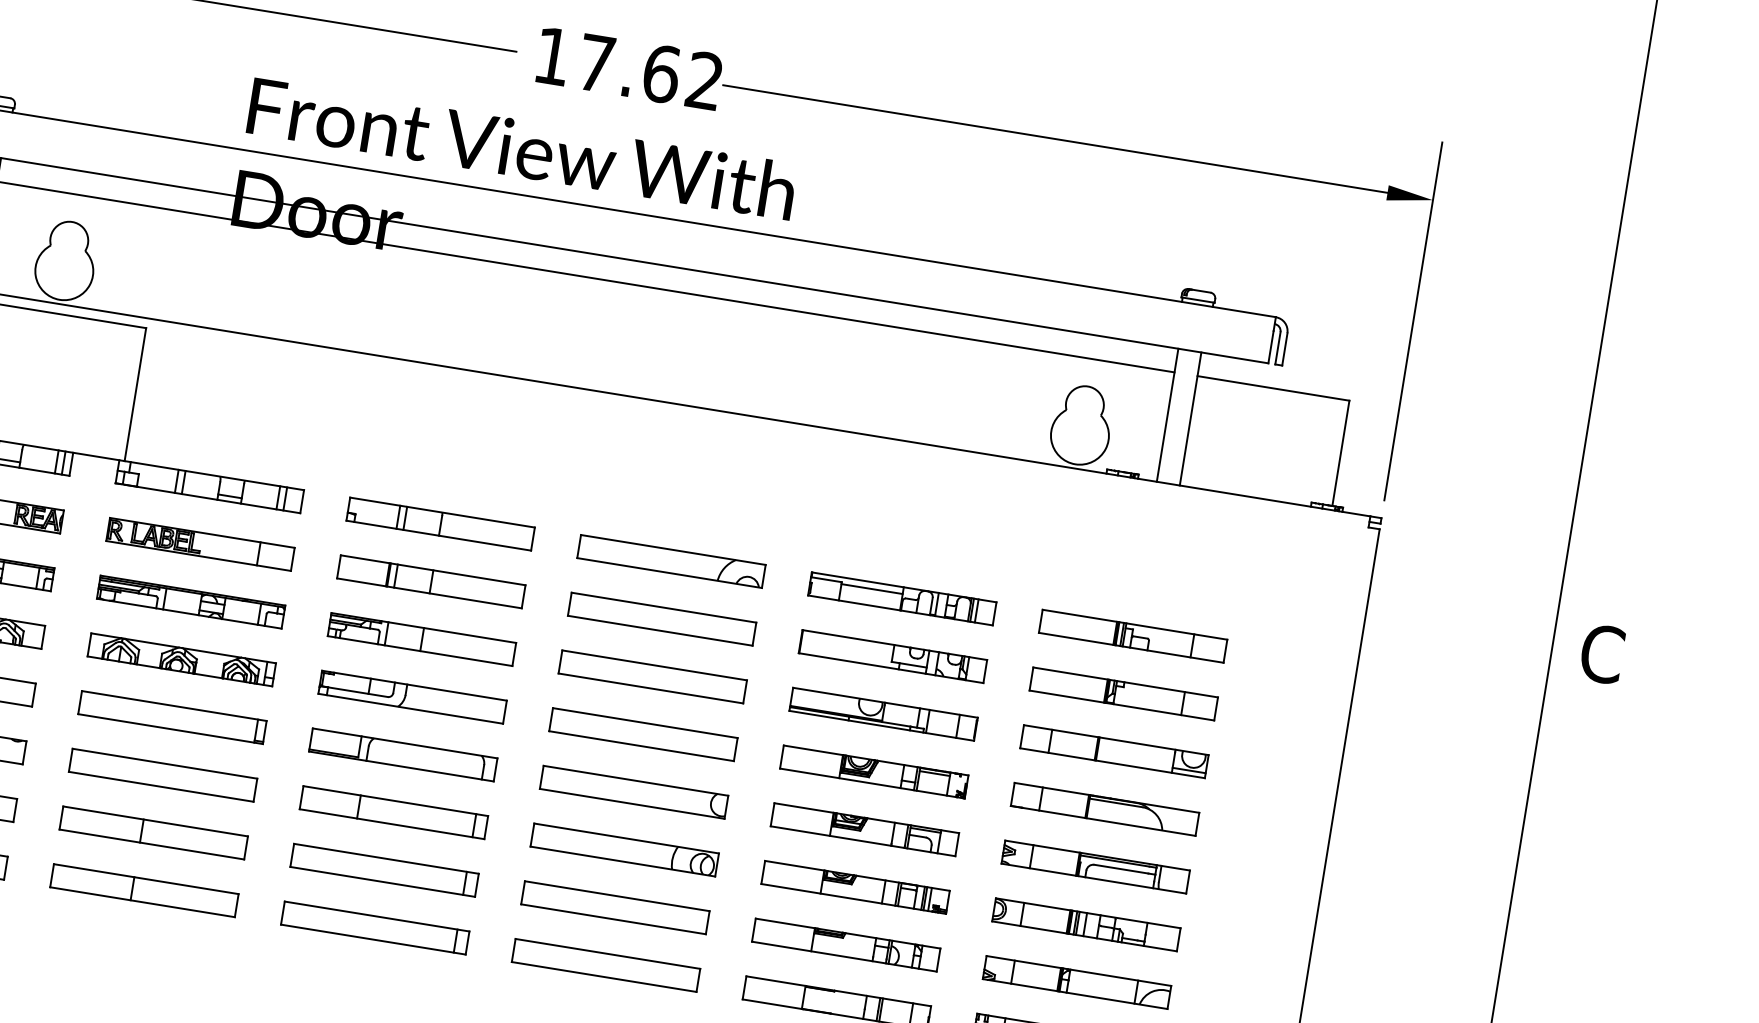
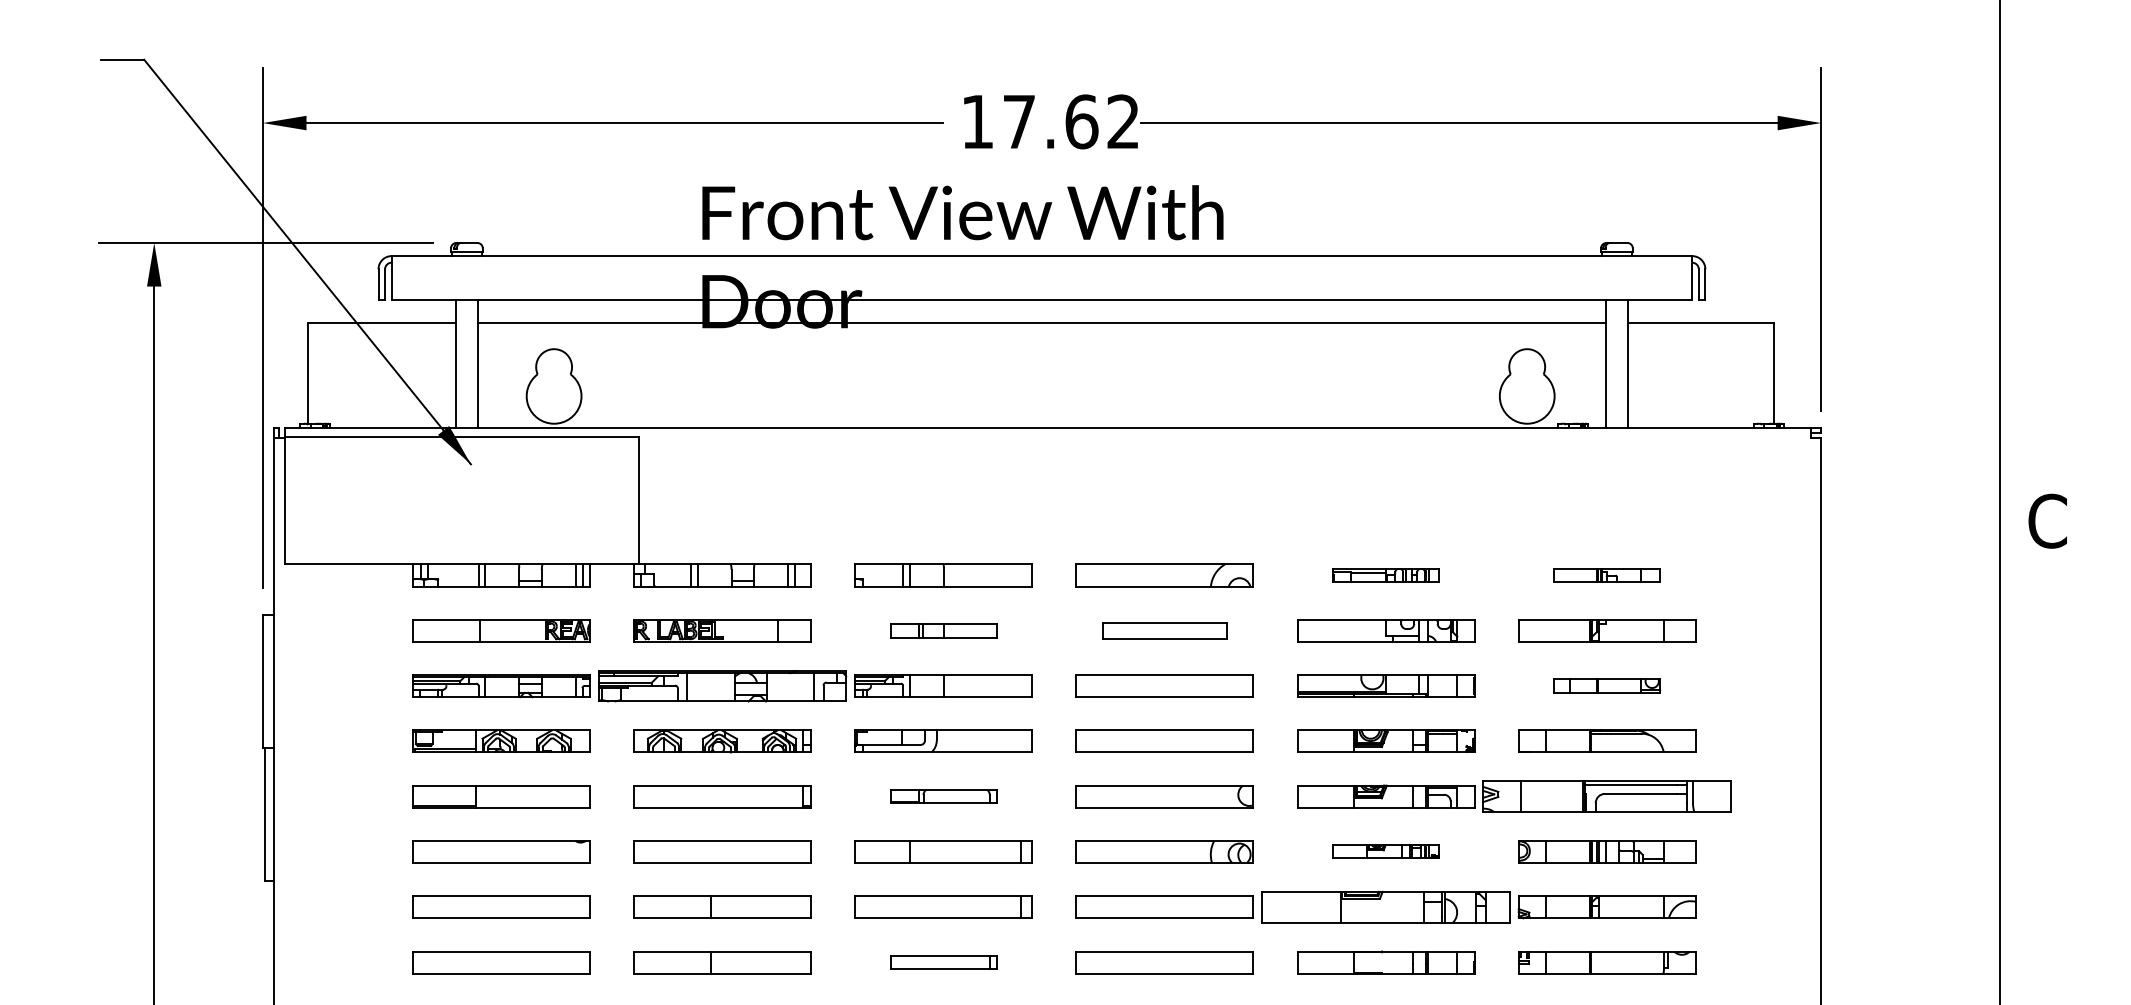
part: (431, 581) -> (943, 630), size x0.6
part: (902, 598) -> (1386, 575), size x0.6
part: (191, 602) -> (722, 686), size x1.4
part: (661, 618) -> (1164, 630), size x0.7
part: (1133, 636) -> (1607, 575), size x0.6
part: (1114, 751) -> (1607, 685), size x0.6
part: (403, 754) -> (943, 796), size x0.6
part: (1095, 866) -> (1606, 796), size x1.4
part: (856, 886) -> (1386, 851), size x0.6
part: (375, 927) -> (943, 962), size x0.6
part: (846, 944) -> (1386, 906), size x1.4

